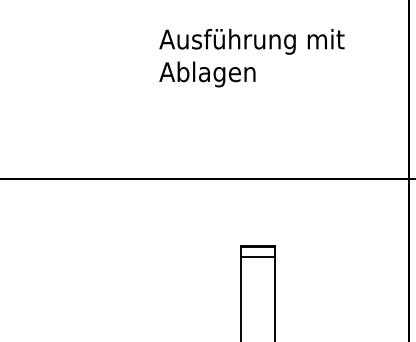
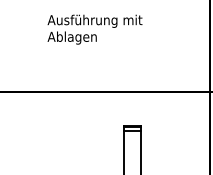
text: (250, 57) -> (94, 29), moved

